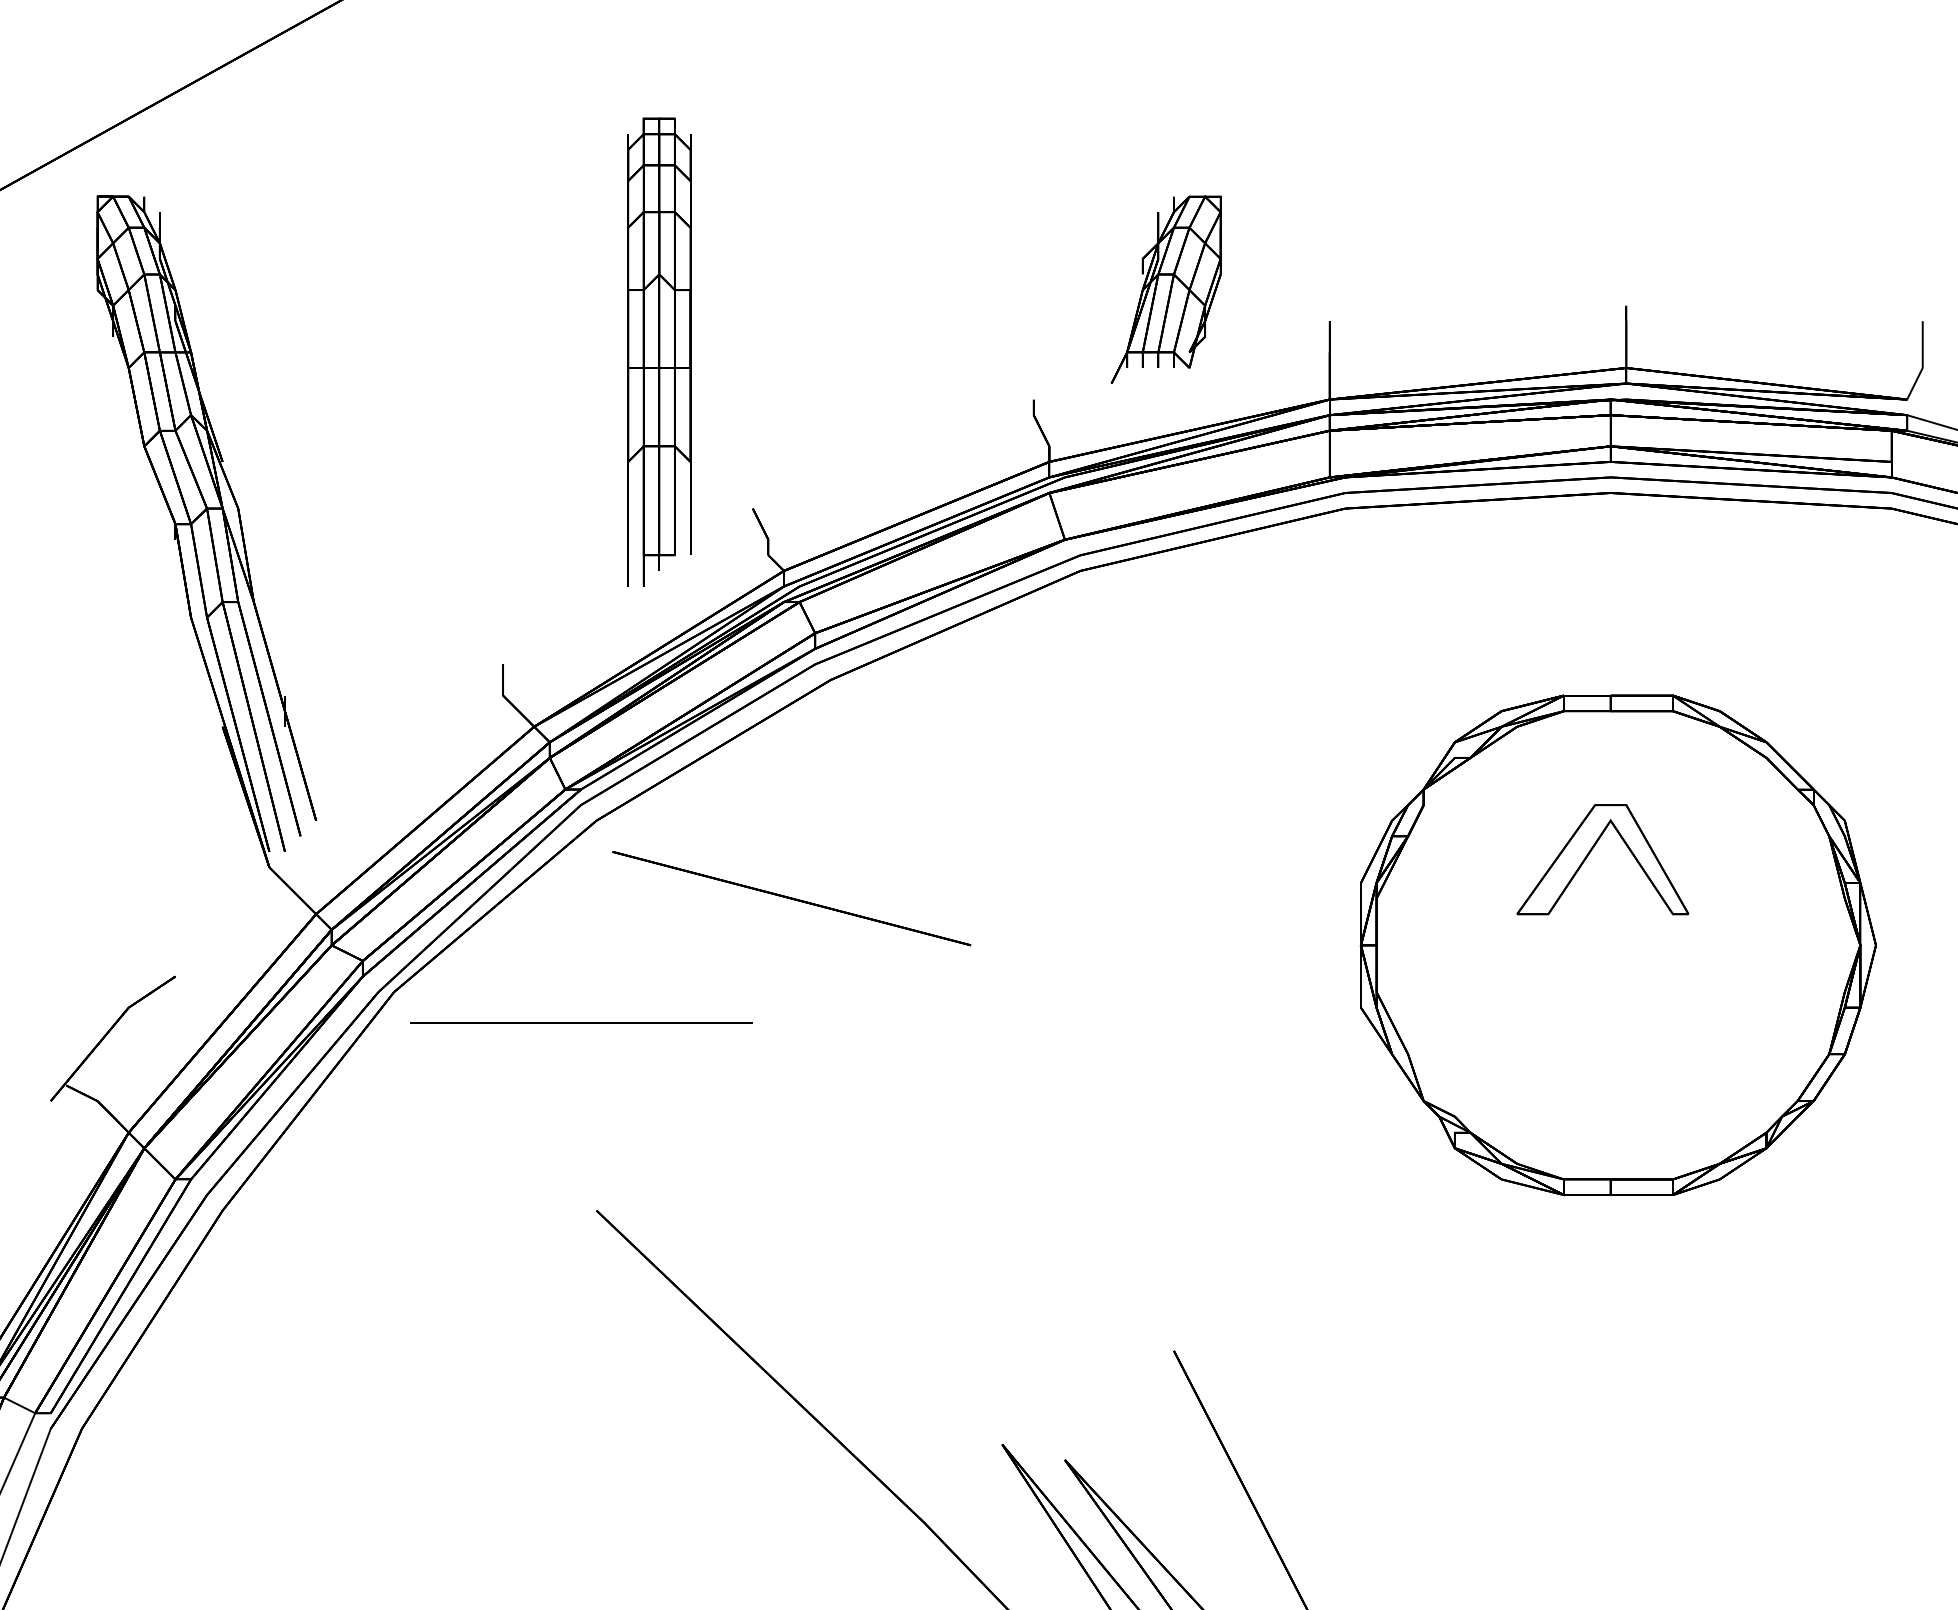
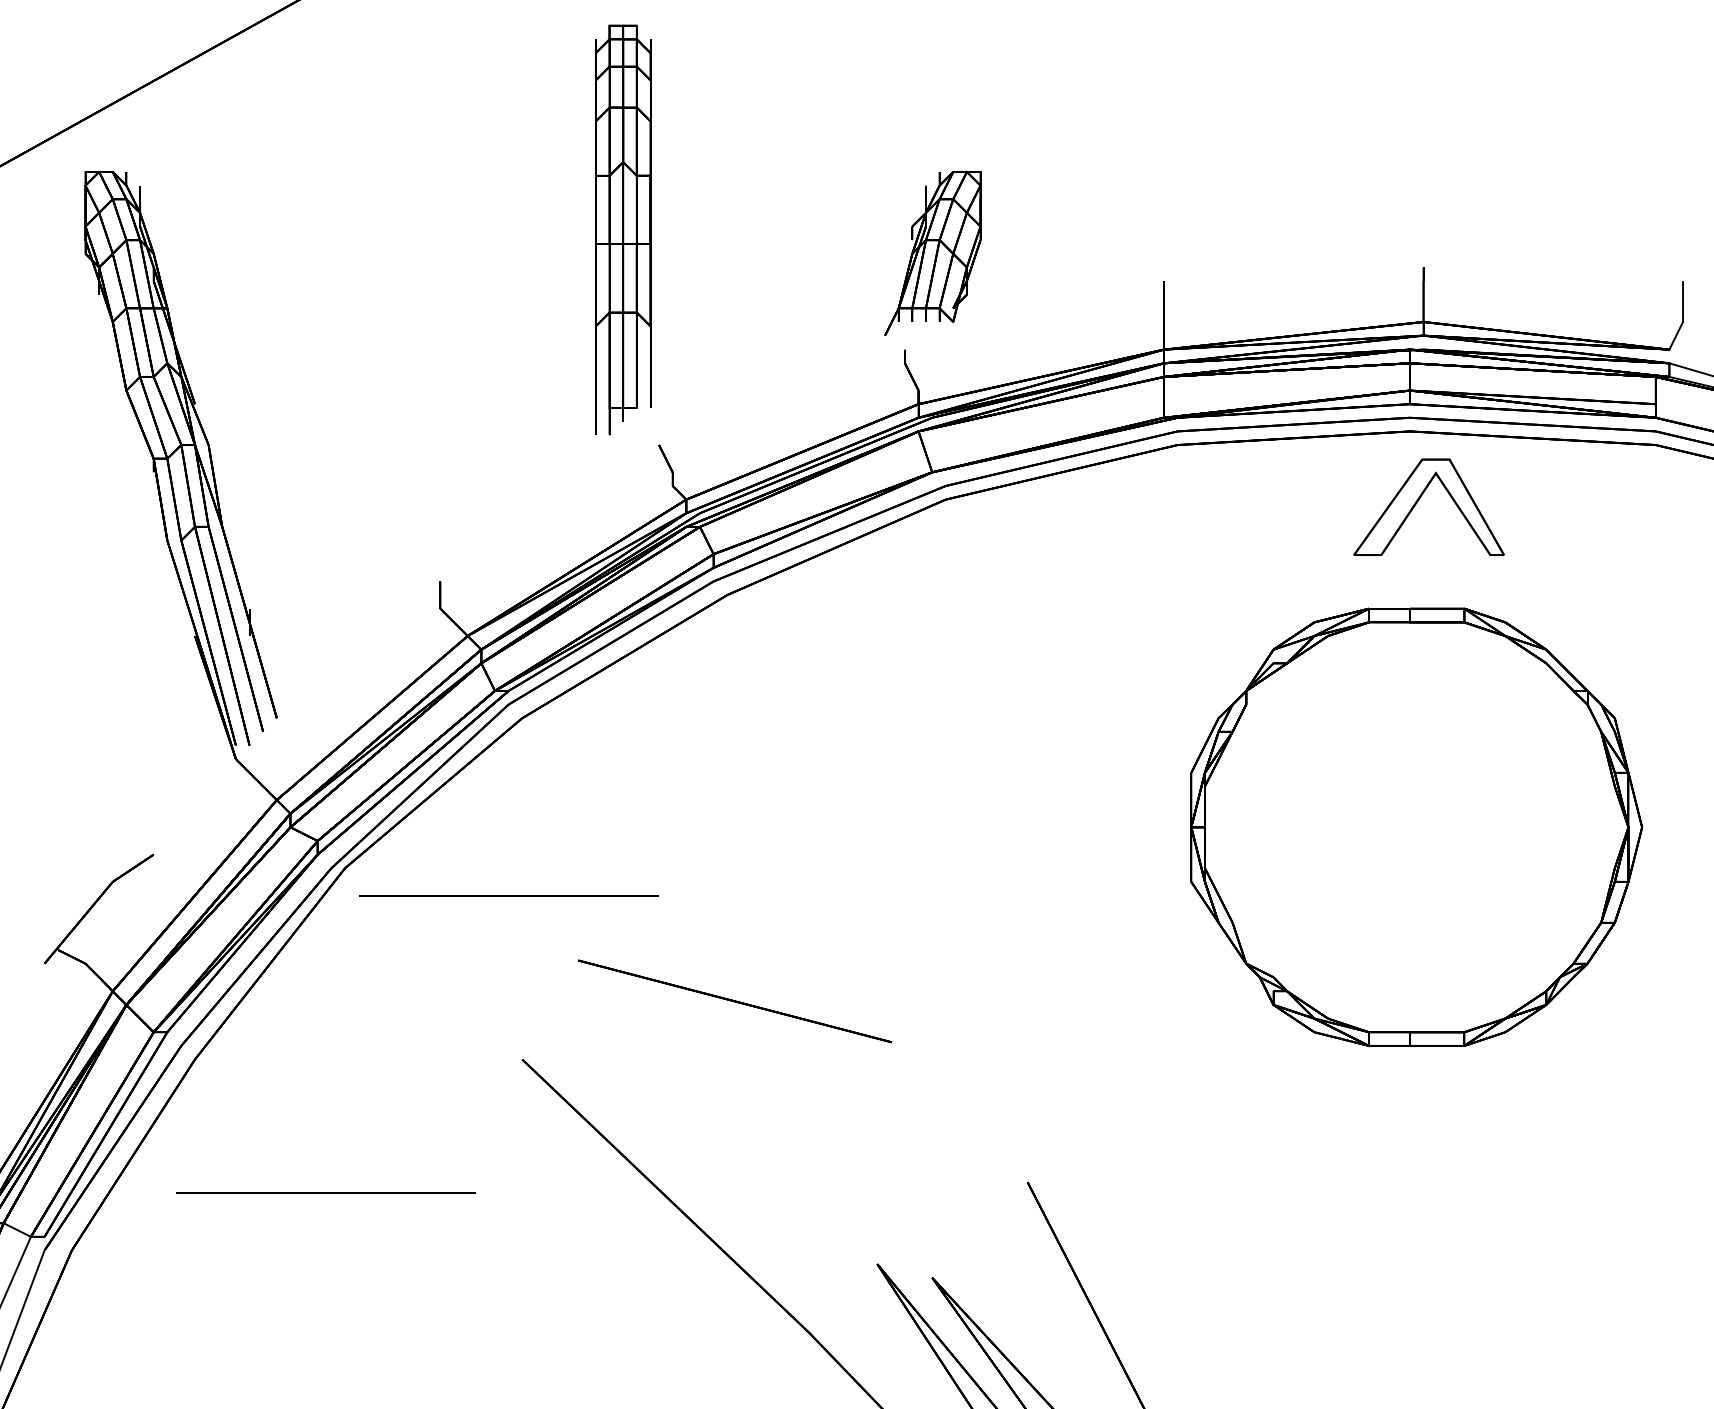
part: (1165, 288) -> (932, 252), moved
part: (659, 351) -> (623, 229), moved
part: (1590, 852) -> (1418, 501), moved
line: (792, 898) -> (735, 1001), moved
line: (371, 1362) -> (325, 1192), added

